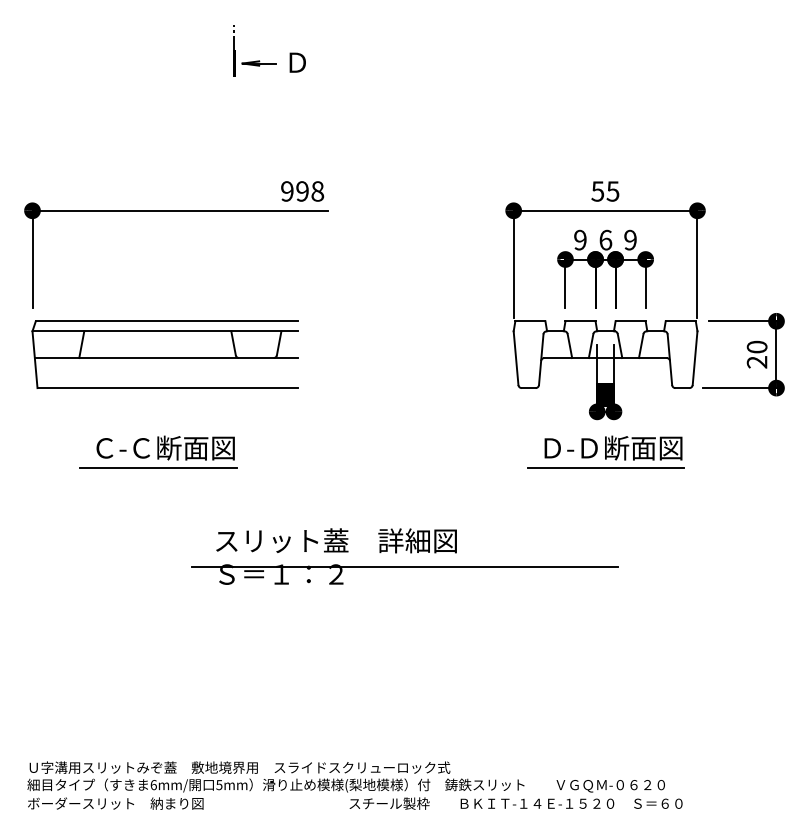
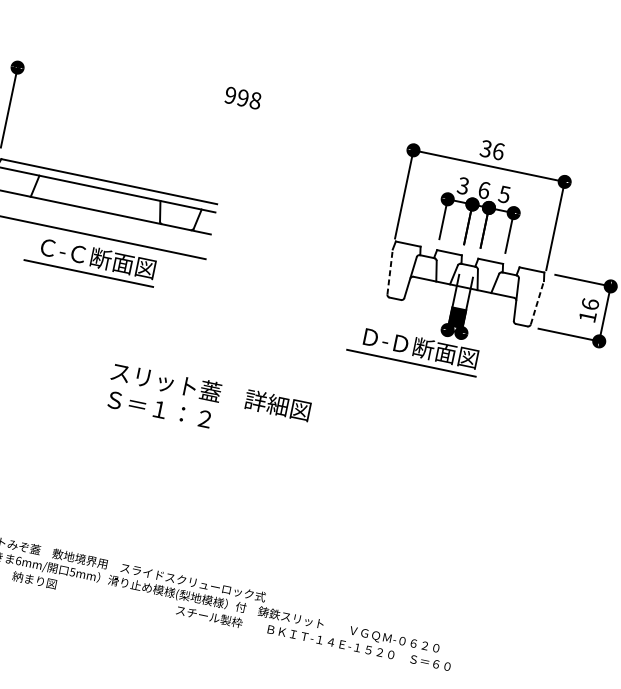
text: (605, 191) -> (492, 150), 55 -> 36
line: (180, 210) -> (139, 92), removed
text: (630, 239) -> (504, 194), 9 -> 5
text: (580, 240) -> (463, 186), 9 -> 3
text: (756, 354) -> (588, 310), 20 -> 16
line: (516, 358) -> (390, 272), solid -> dashed
line: (695, 358) -> (537, 303), solid -> dashed
part: (158, 451) -> (91, 259), moved
part: (605, 451) -> (413, 349), moved
line: (404, 566) -> (262, 424), removed

